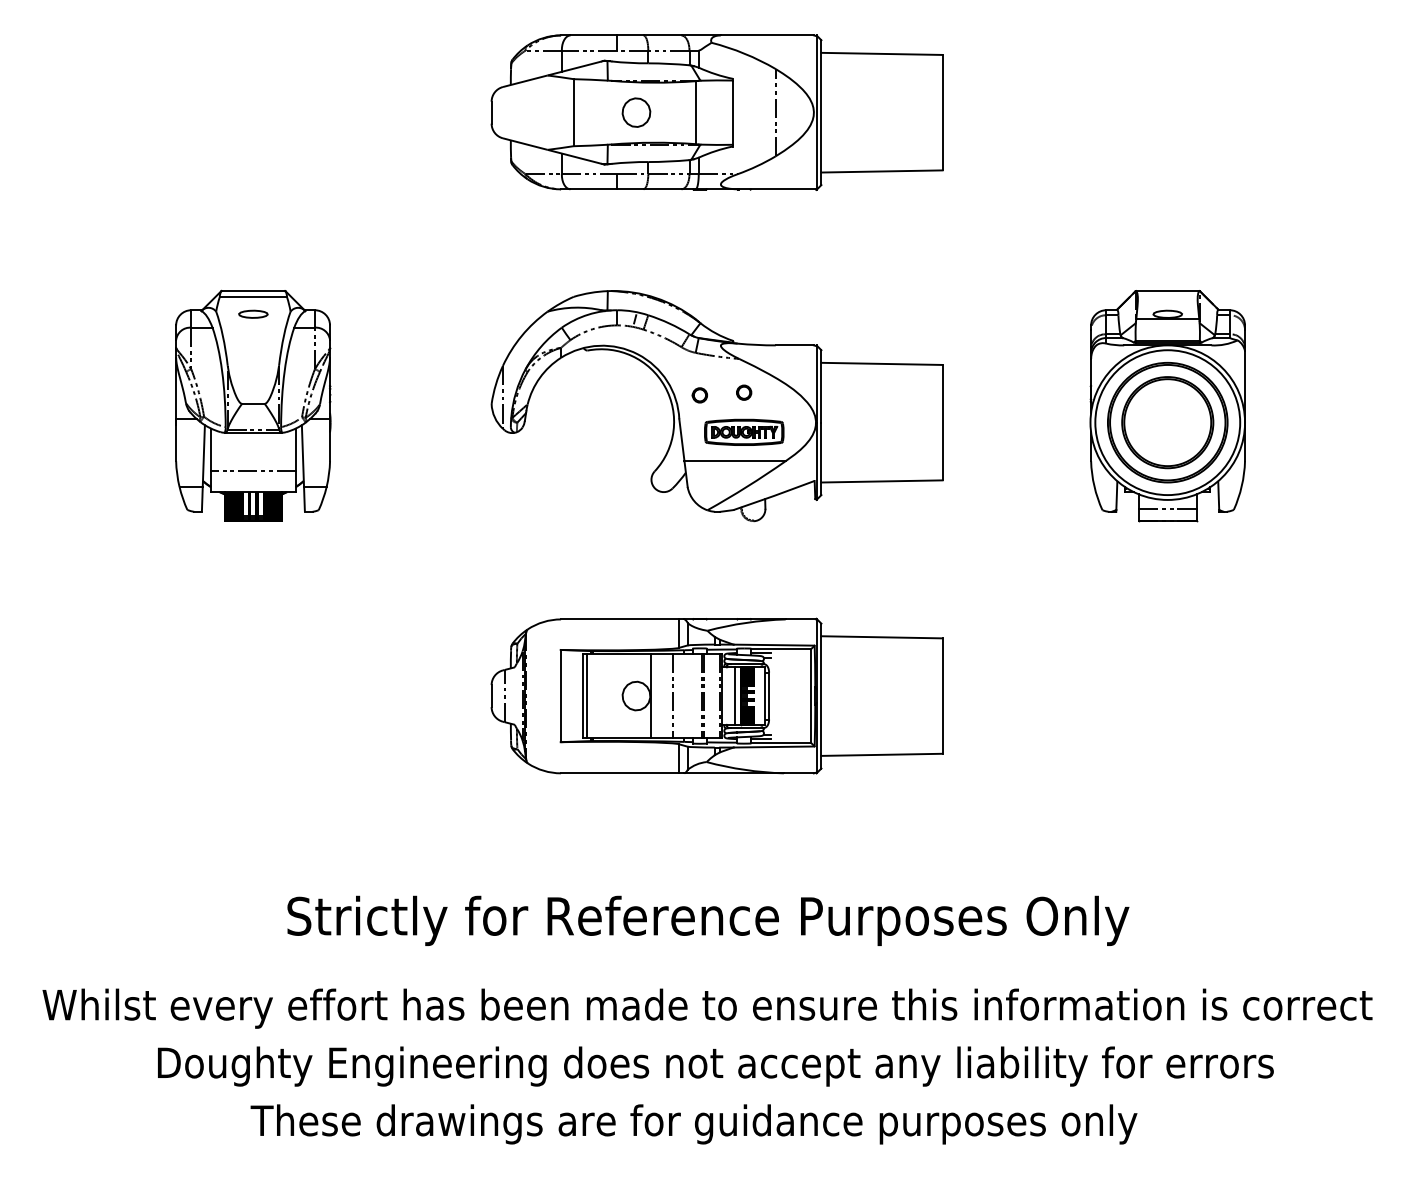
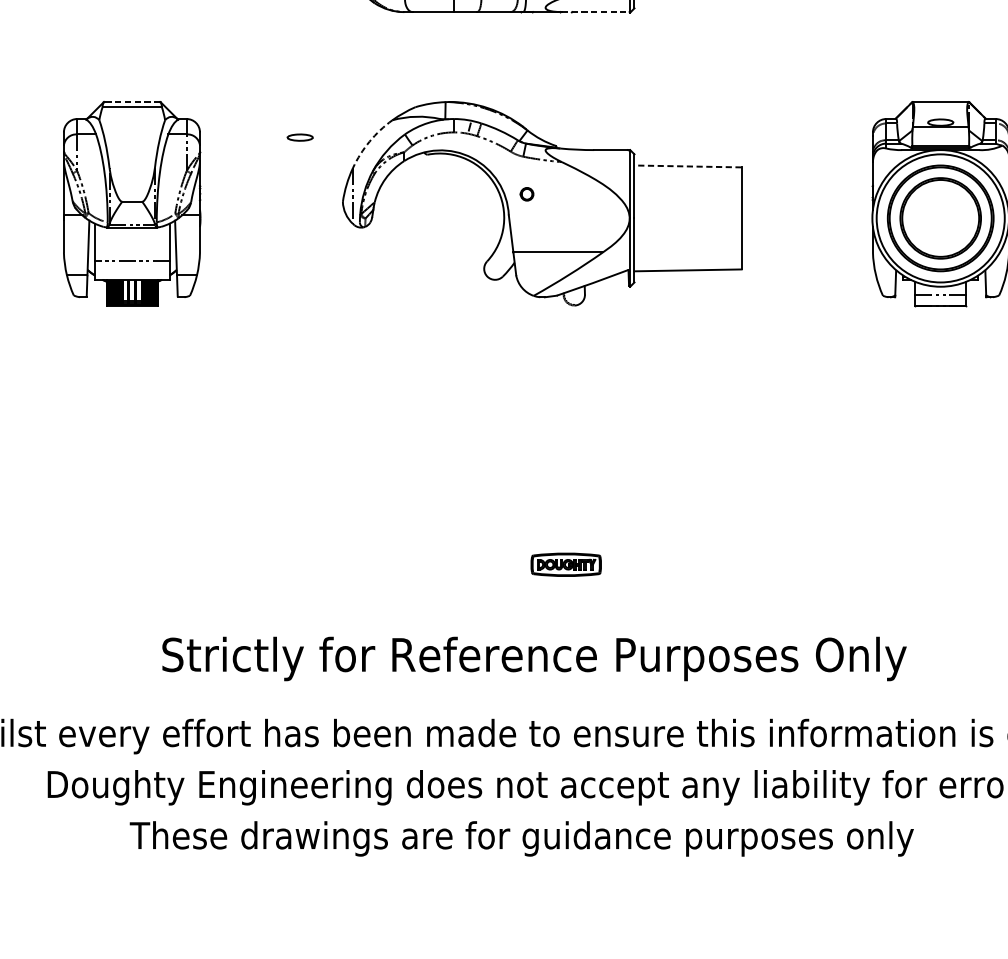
line: (778, 189) -> (596, 12), solid -> dashed
line: (253, 291) -> (132, 102), solid -> dashed
part: (253, 313) -> (300, 136), moved
arc: (521, 335) -> (369, 141), solid -> dashed
line: (882, 363) -> (688, 166), solid -> dashed
circle: (744, 392) -> (566, 191), removed
part: (744, 431) -> (566, 563), moved
part: (716, 695) -> (541, 459), removed

